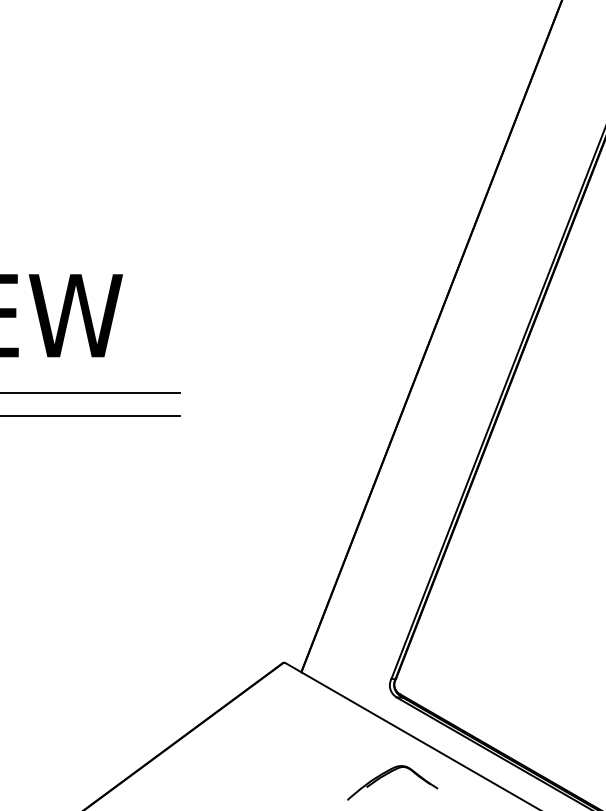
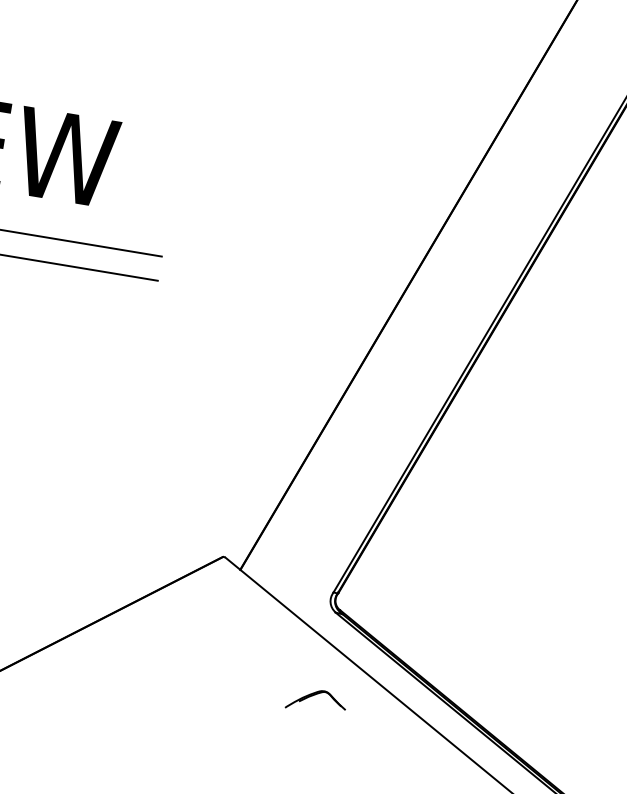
part: (391, 782) -> (315, 700), size x0.62

